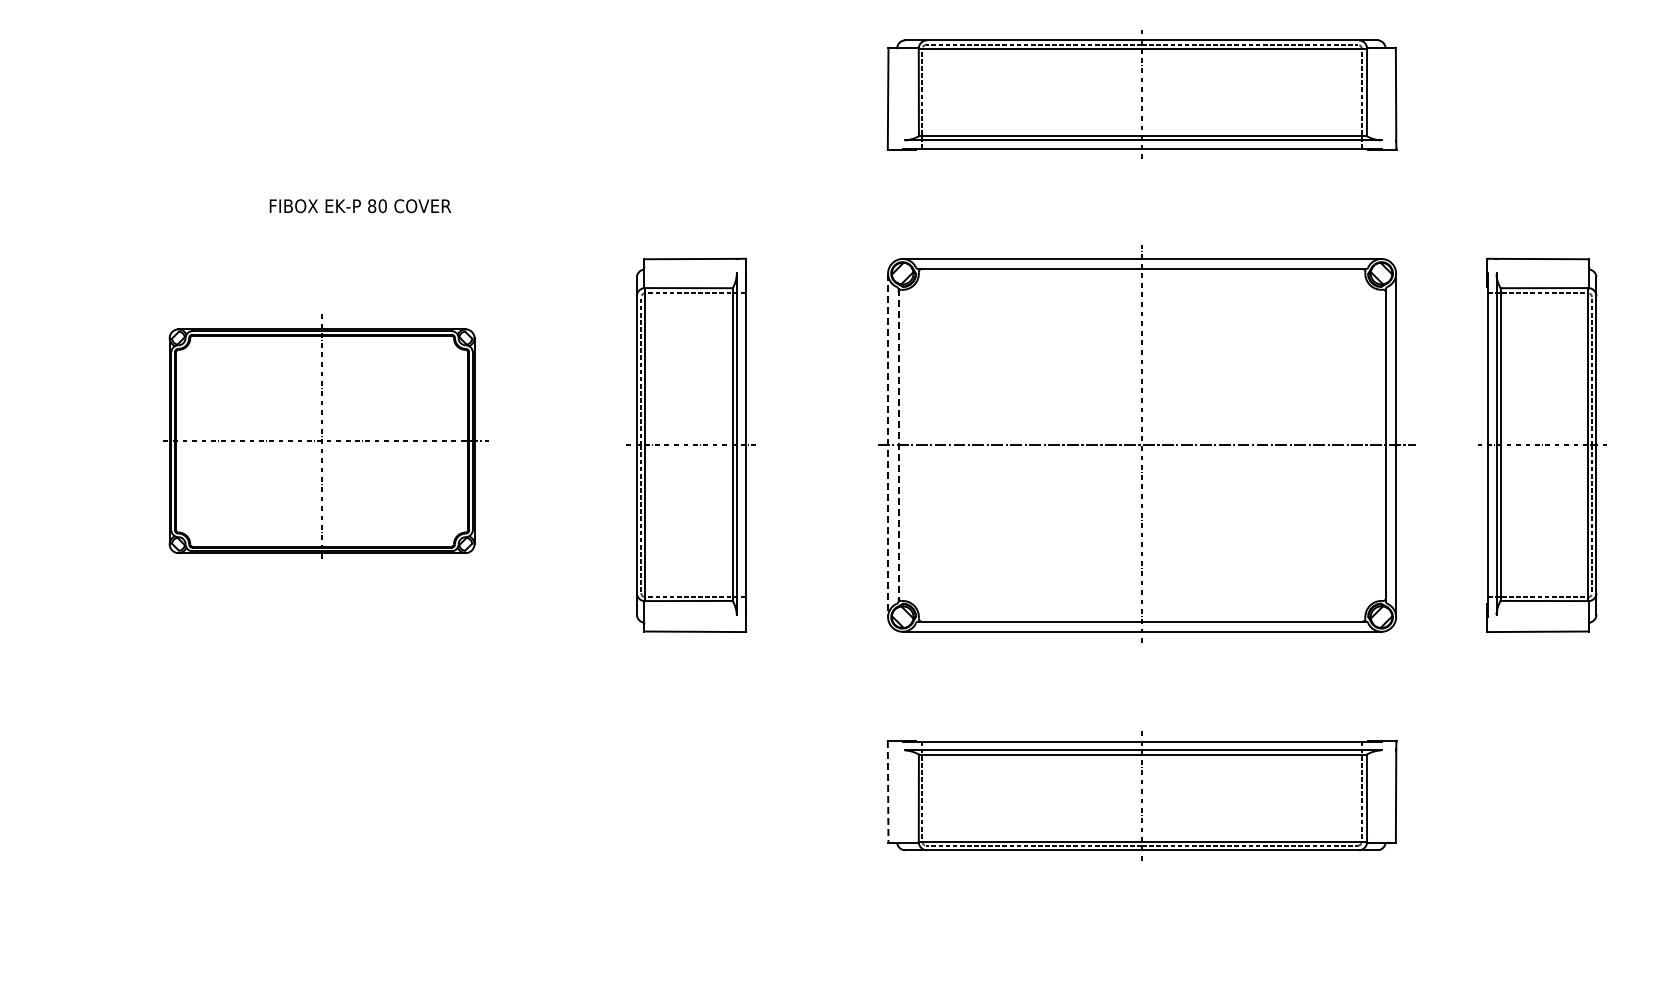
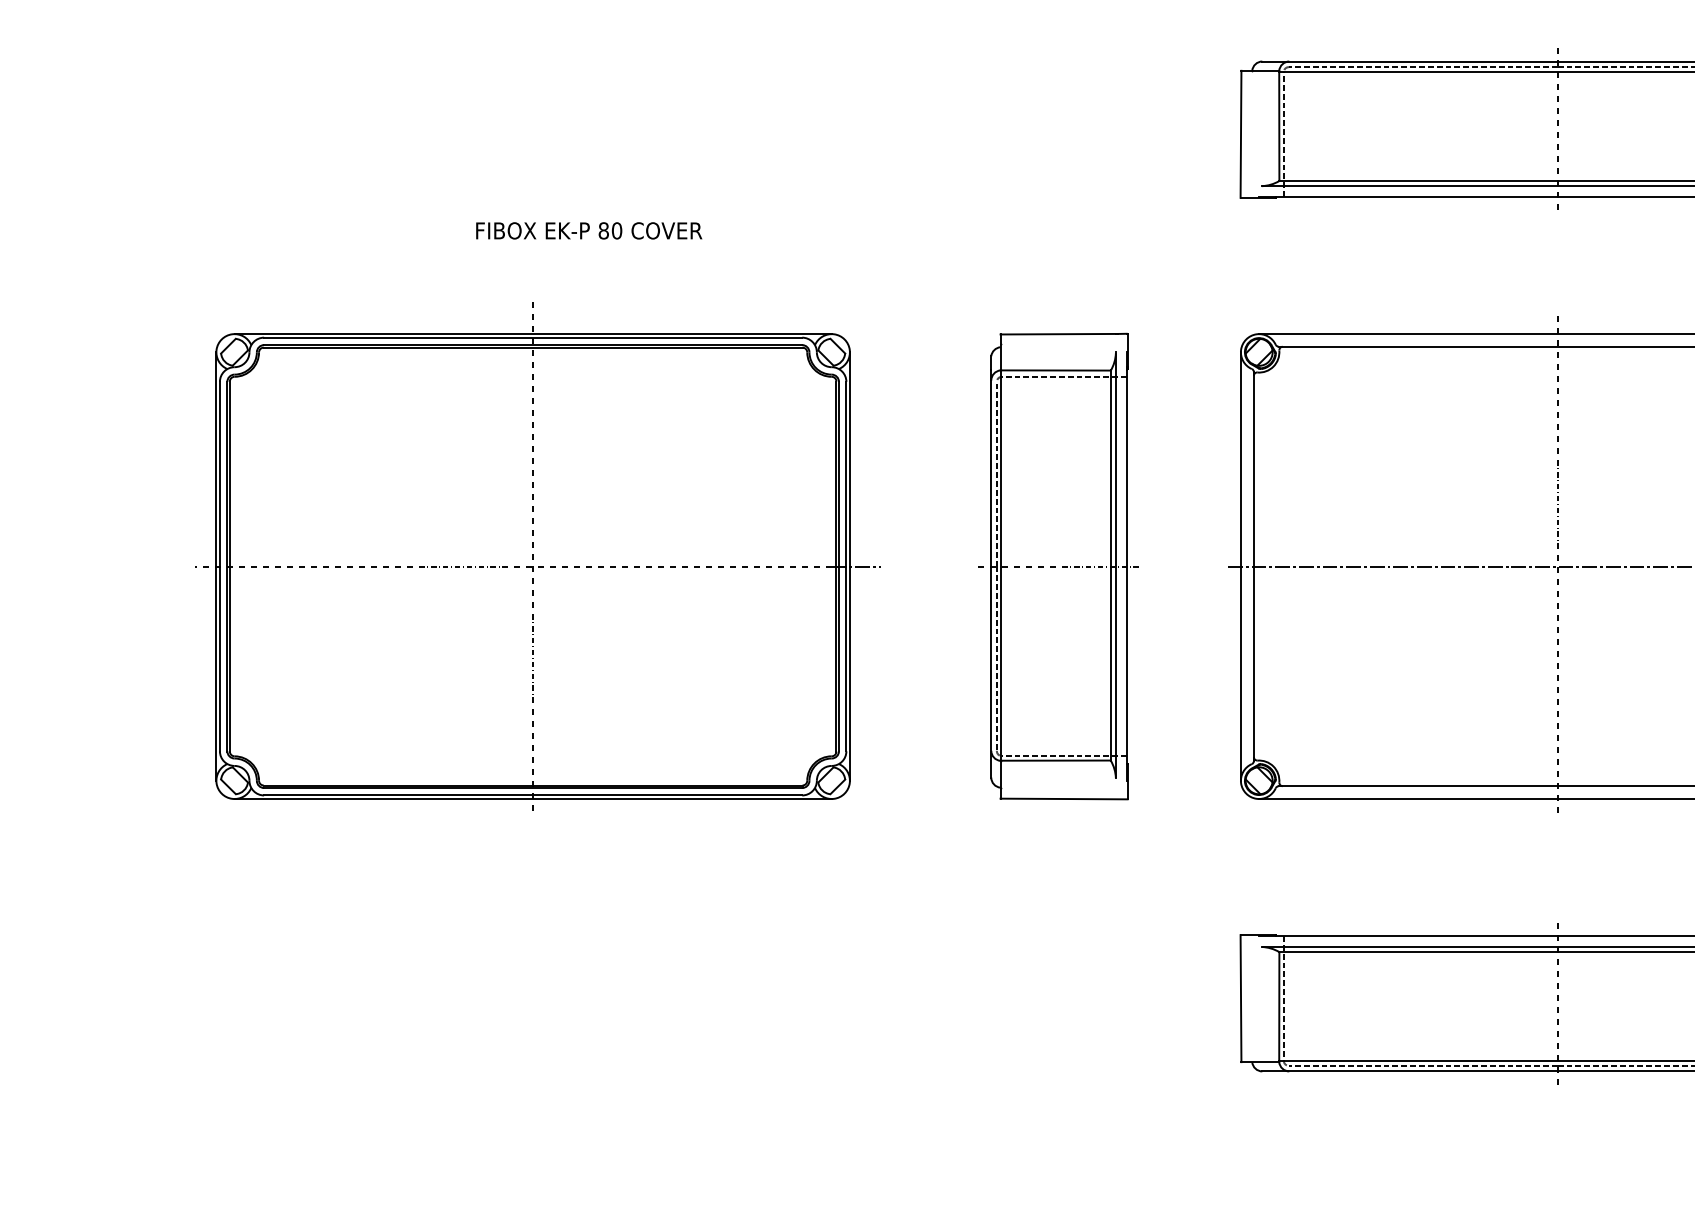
text: (359, 206) -> (588, 231), moved
part: (324, 434) -> (538, 552), size x1.67
part: (690, 444) -> (1058, 565), moved
line: (888, 445) -> (1241, 566), dashed -> solid
line: (898, 445) -> (1253, 566), dashed -> solid
line: (888, 791) -> (1241, 998), dashed -> solid

